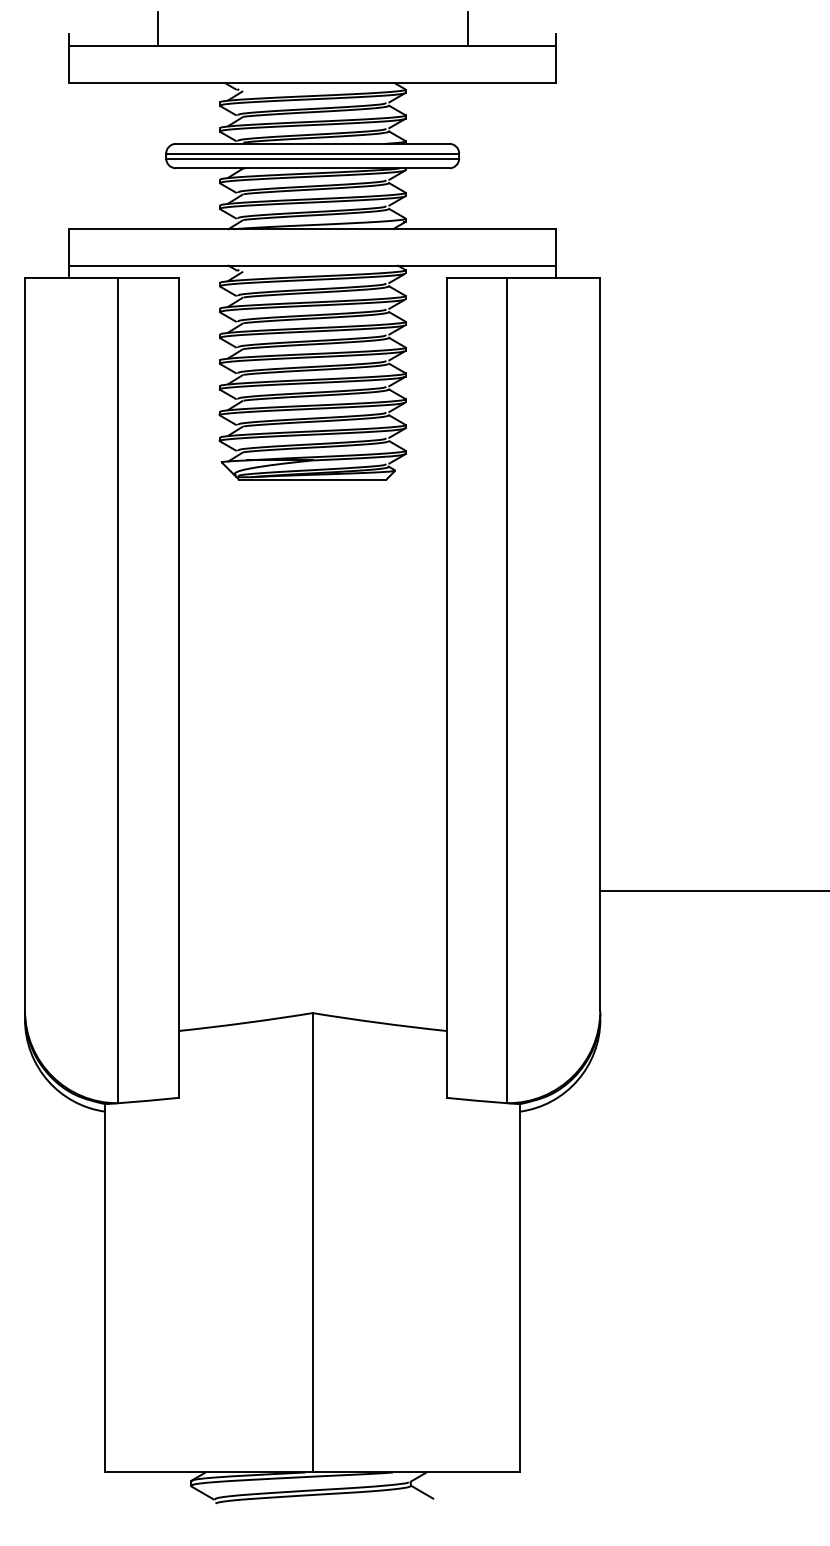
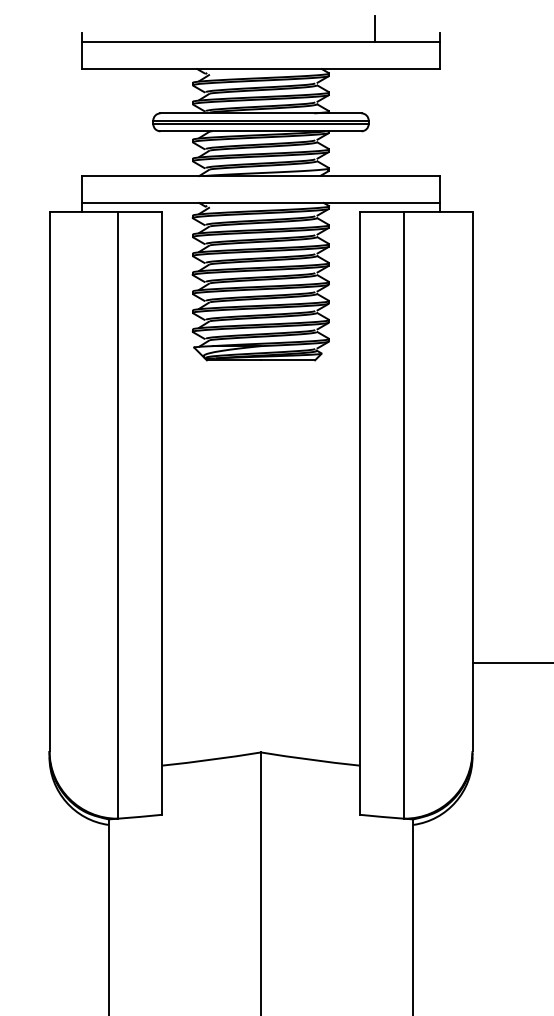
line: (157, 28) -> (146, 28), removed

